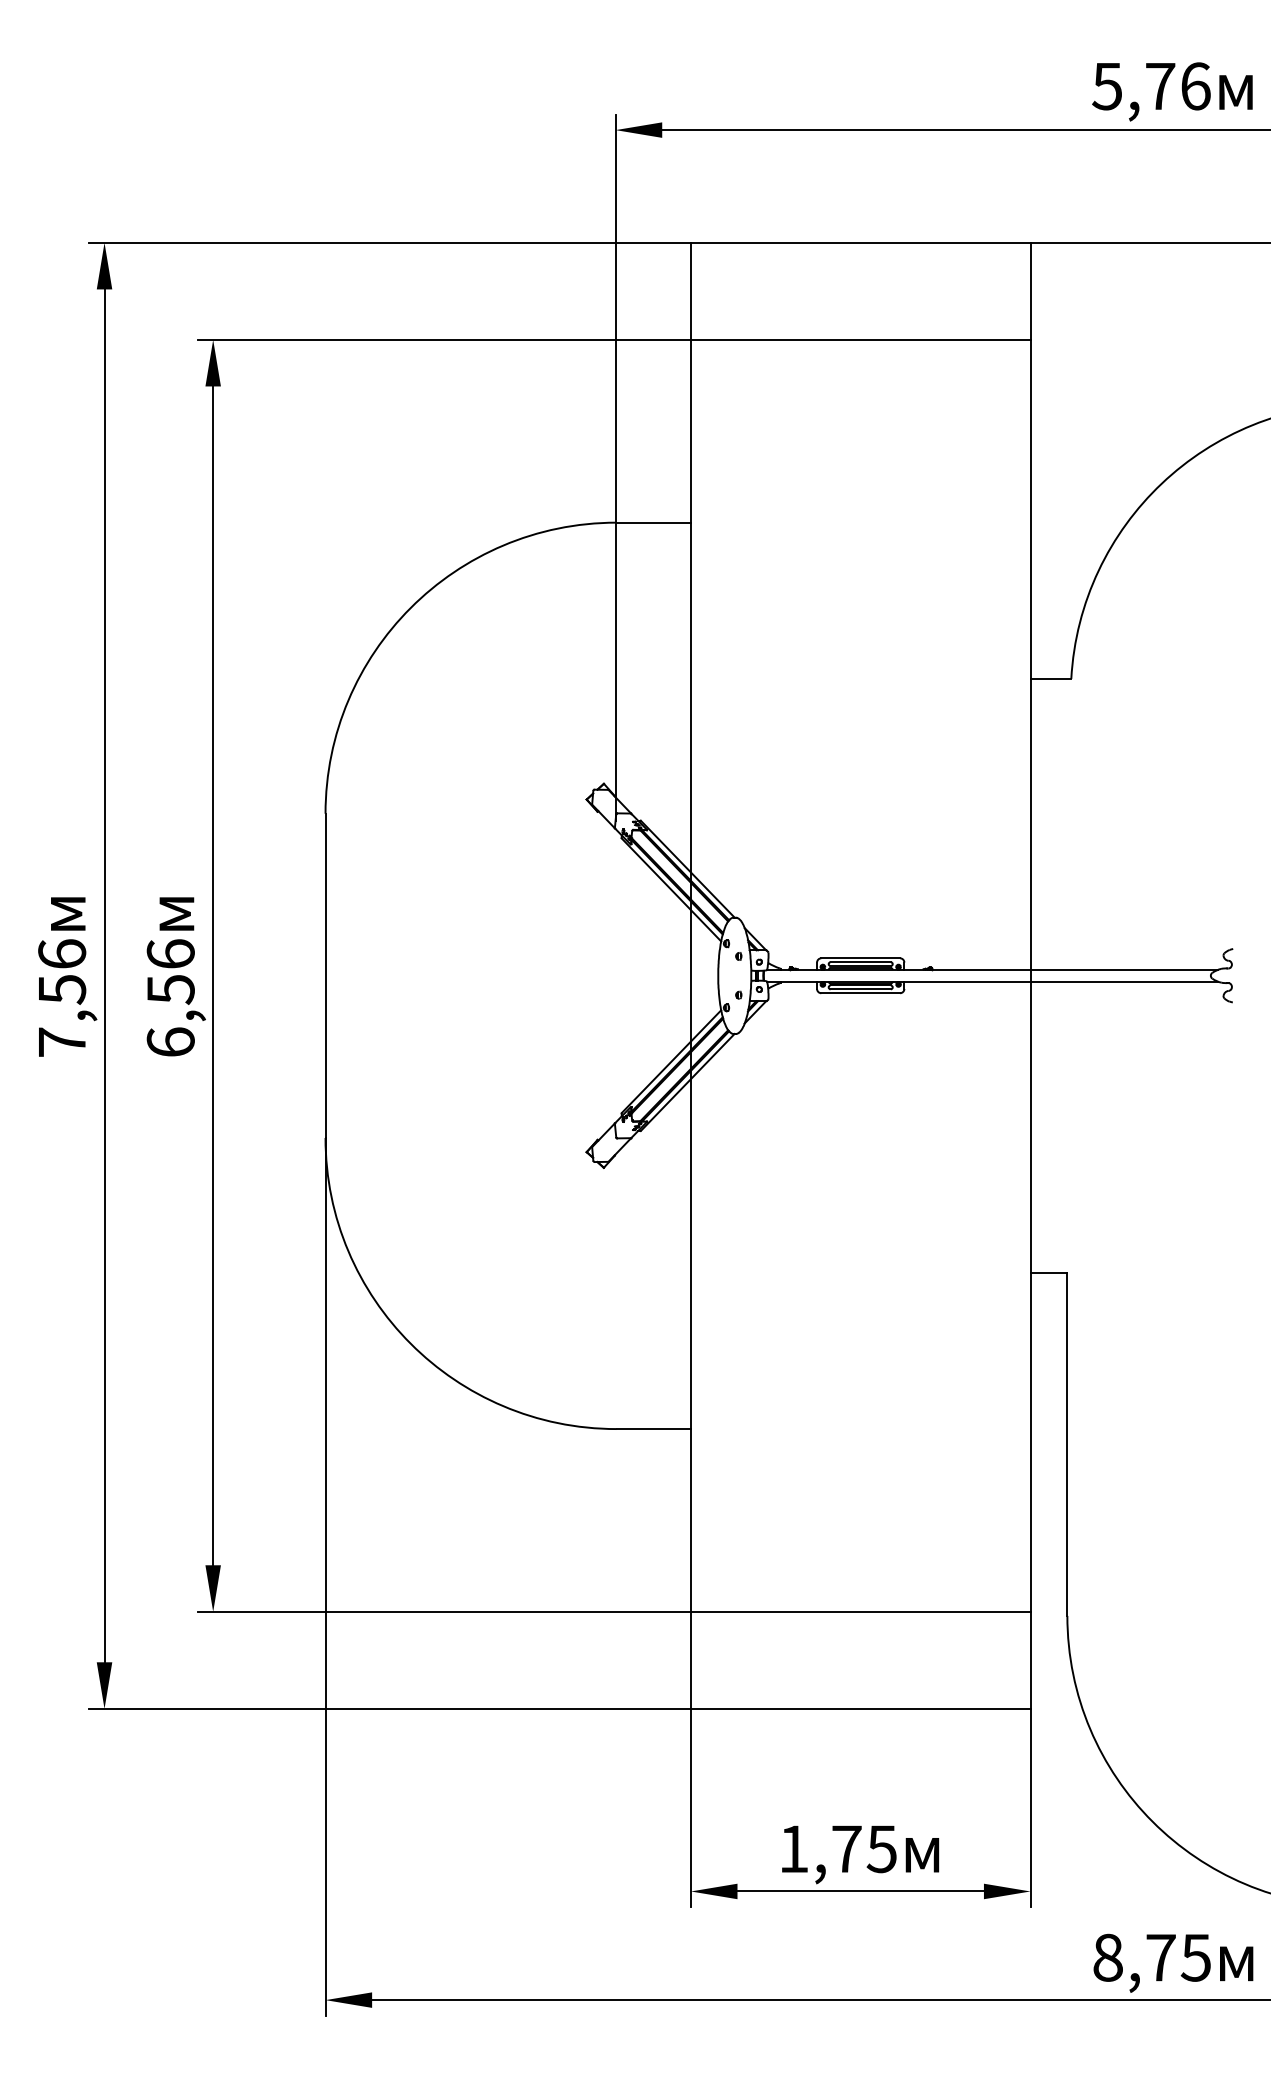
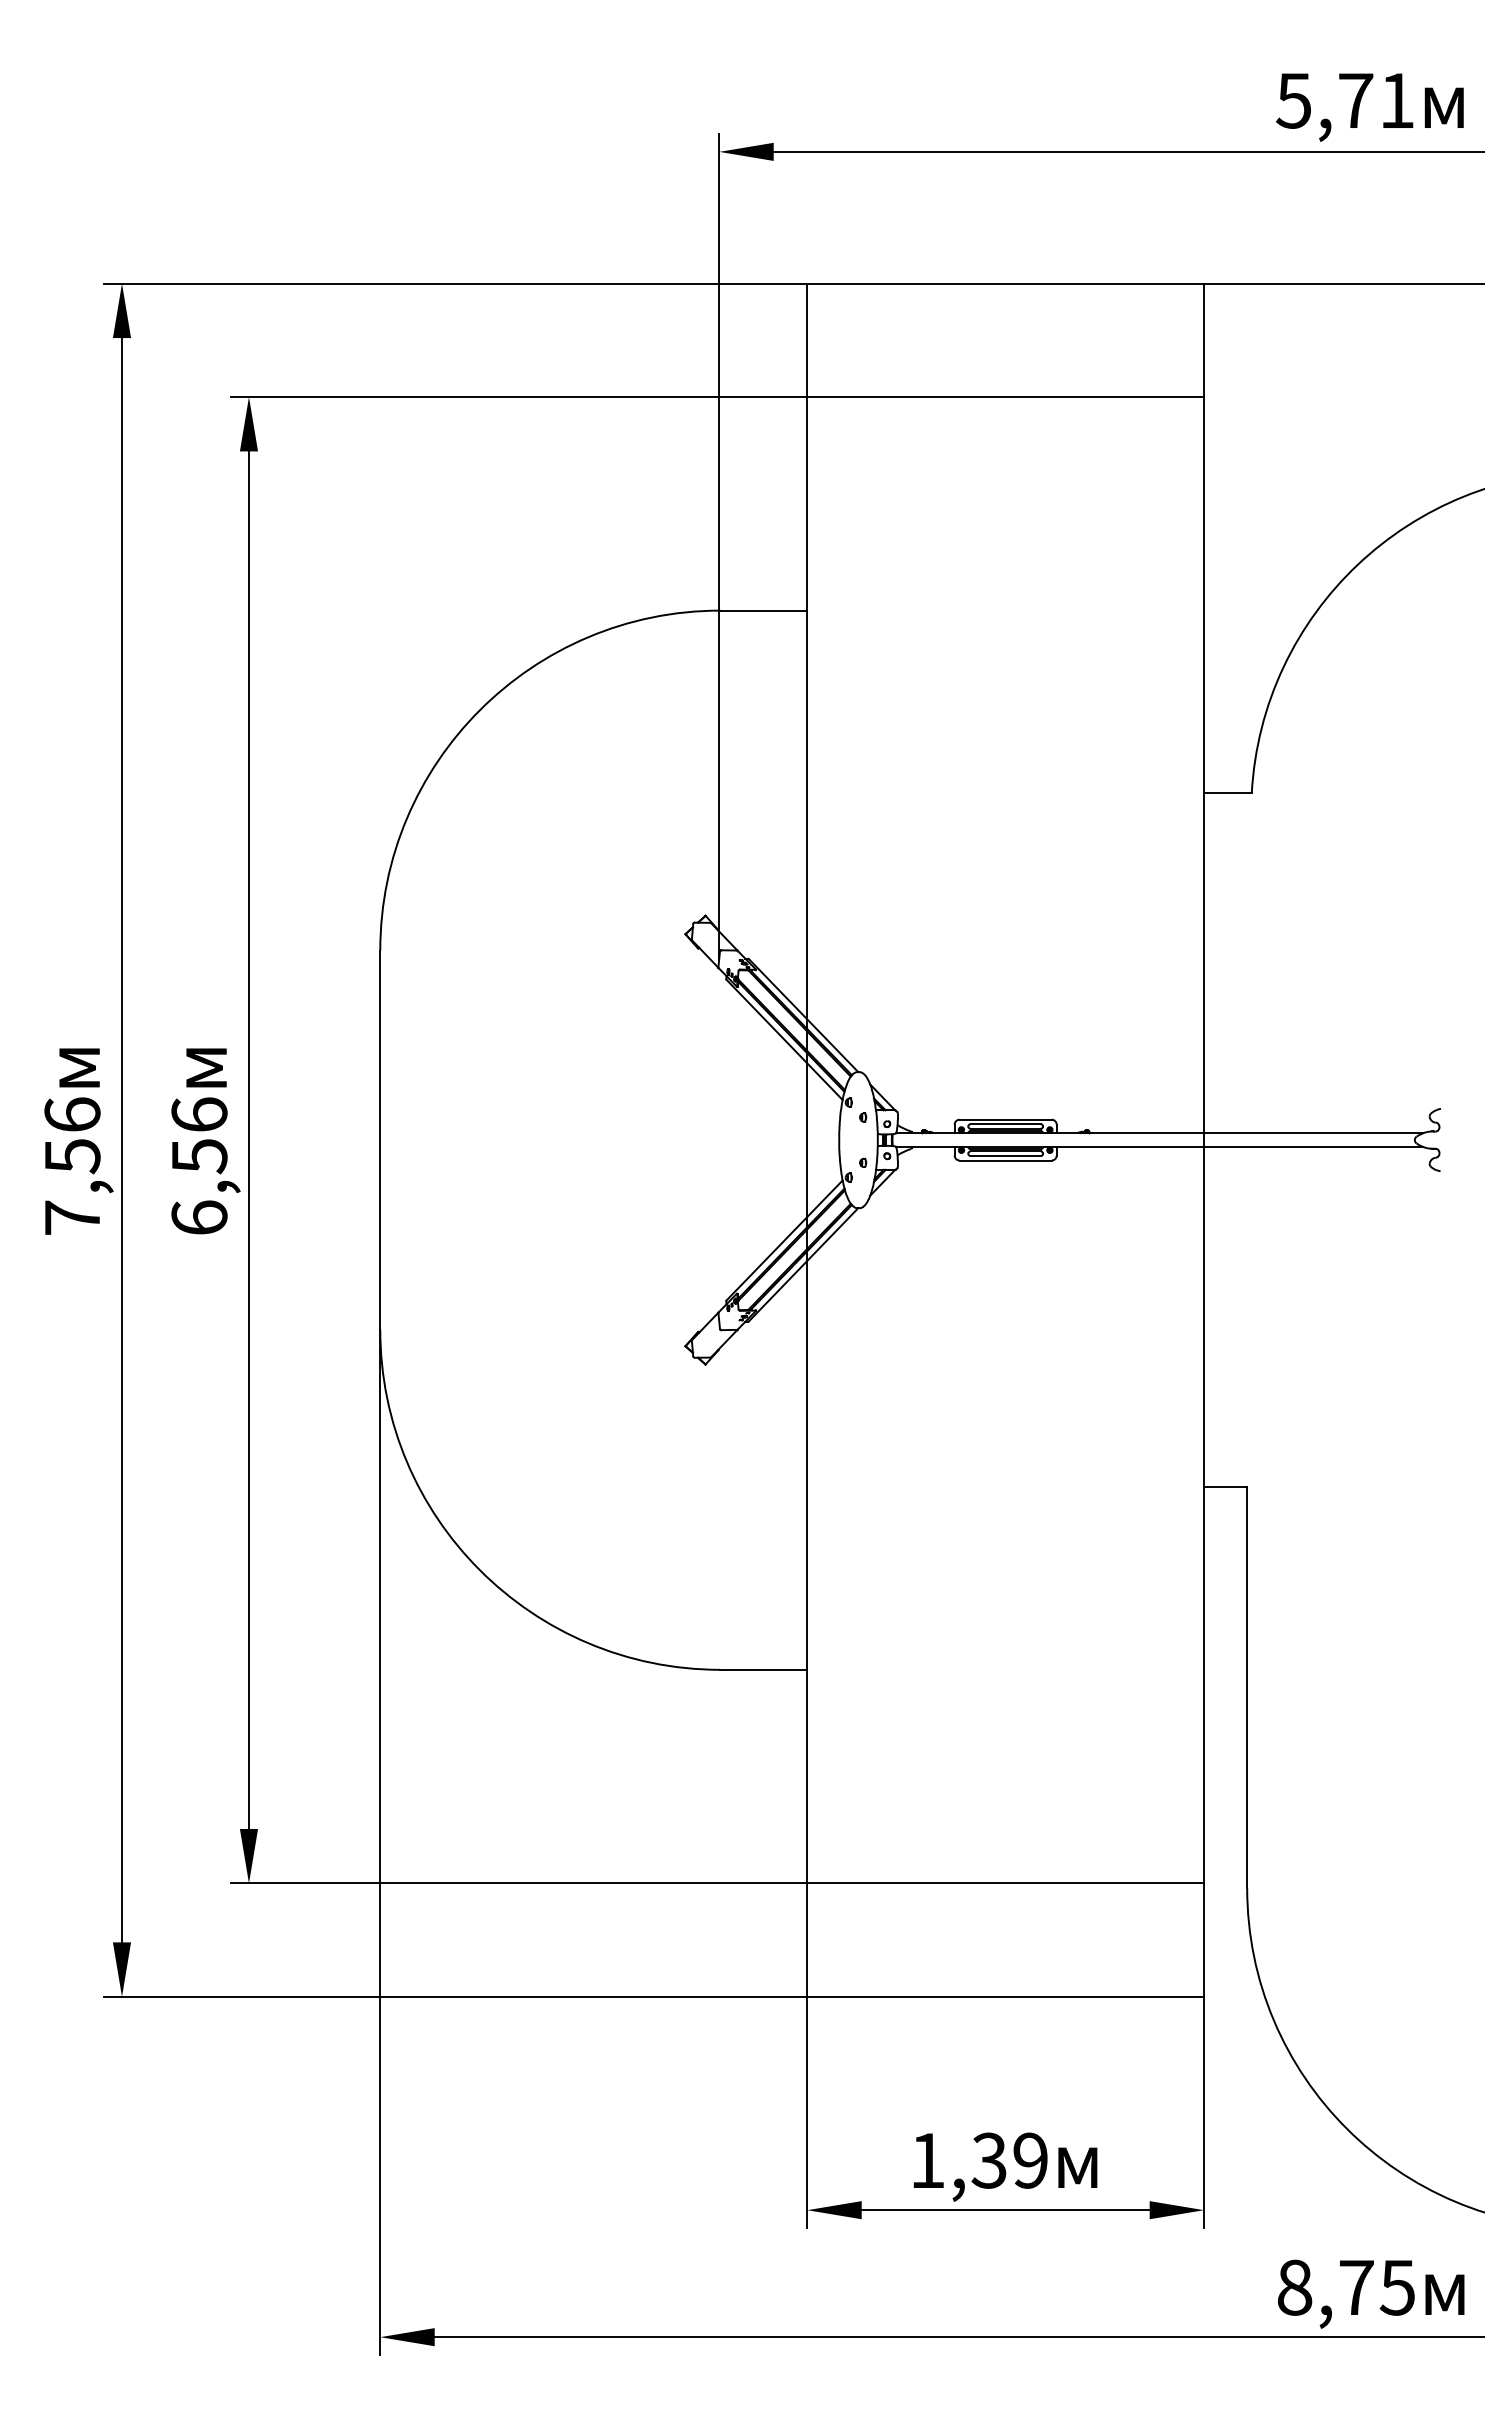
text: (1195, 86) -> (1396, 100), 5,76 -> 5,71
text: (863, 1849) -> (1008, 2161), 1,75 -> 1,39

